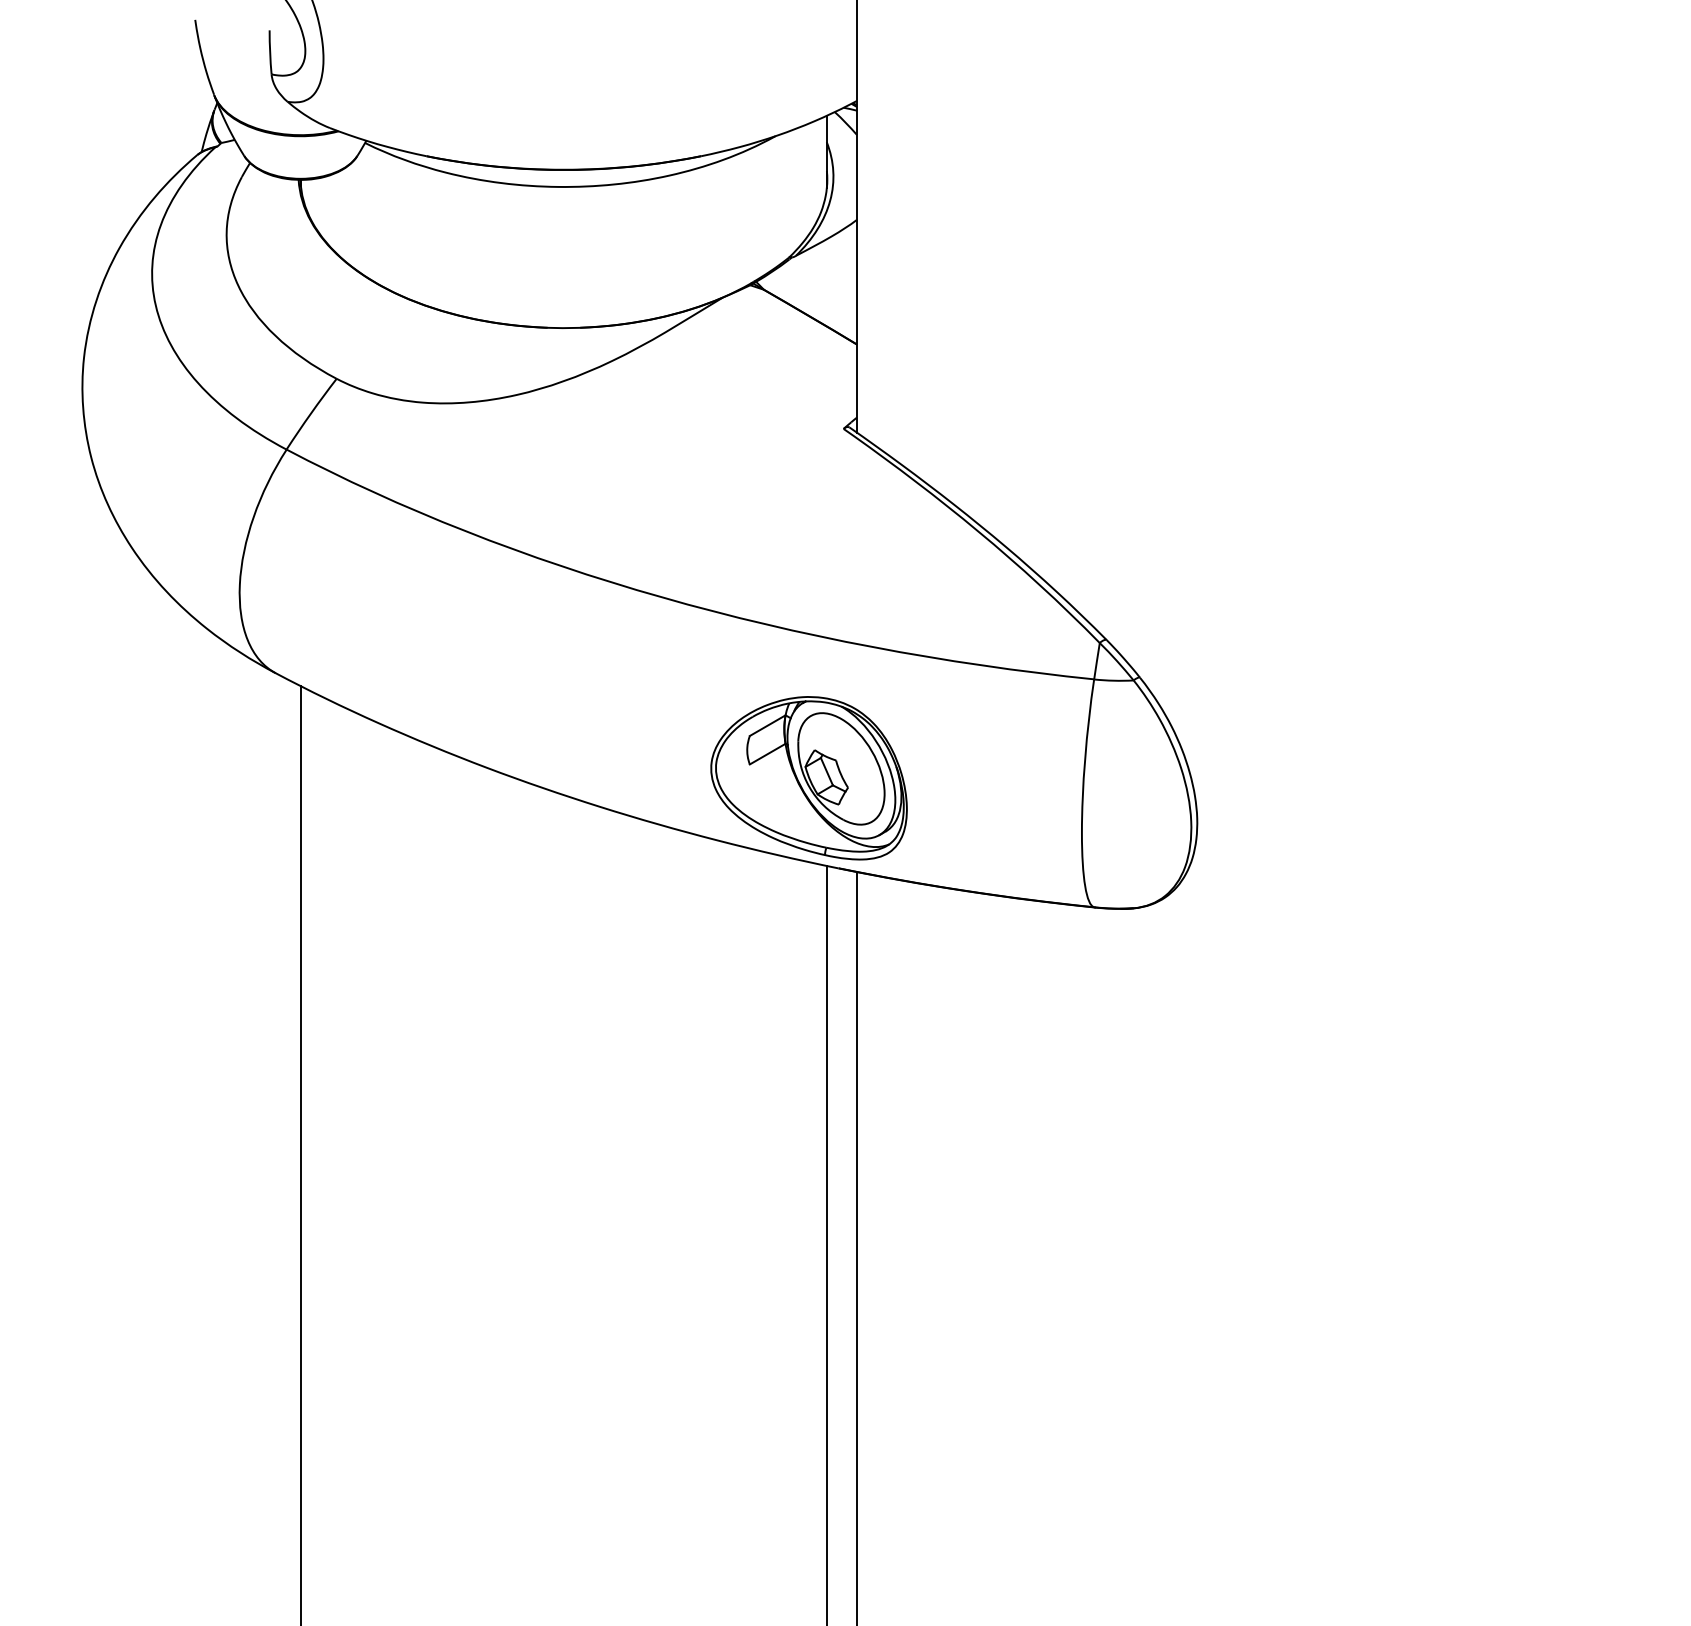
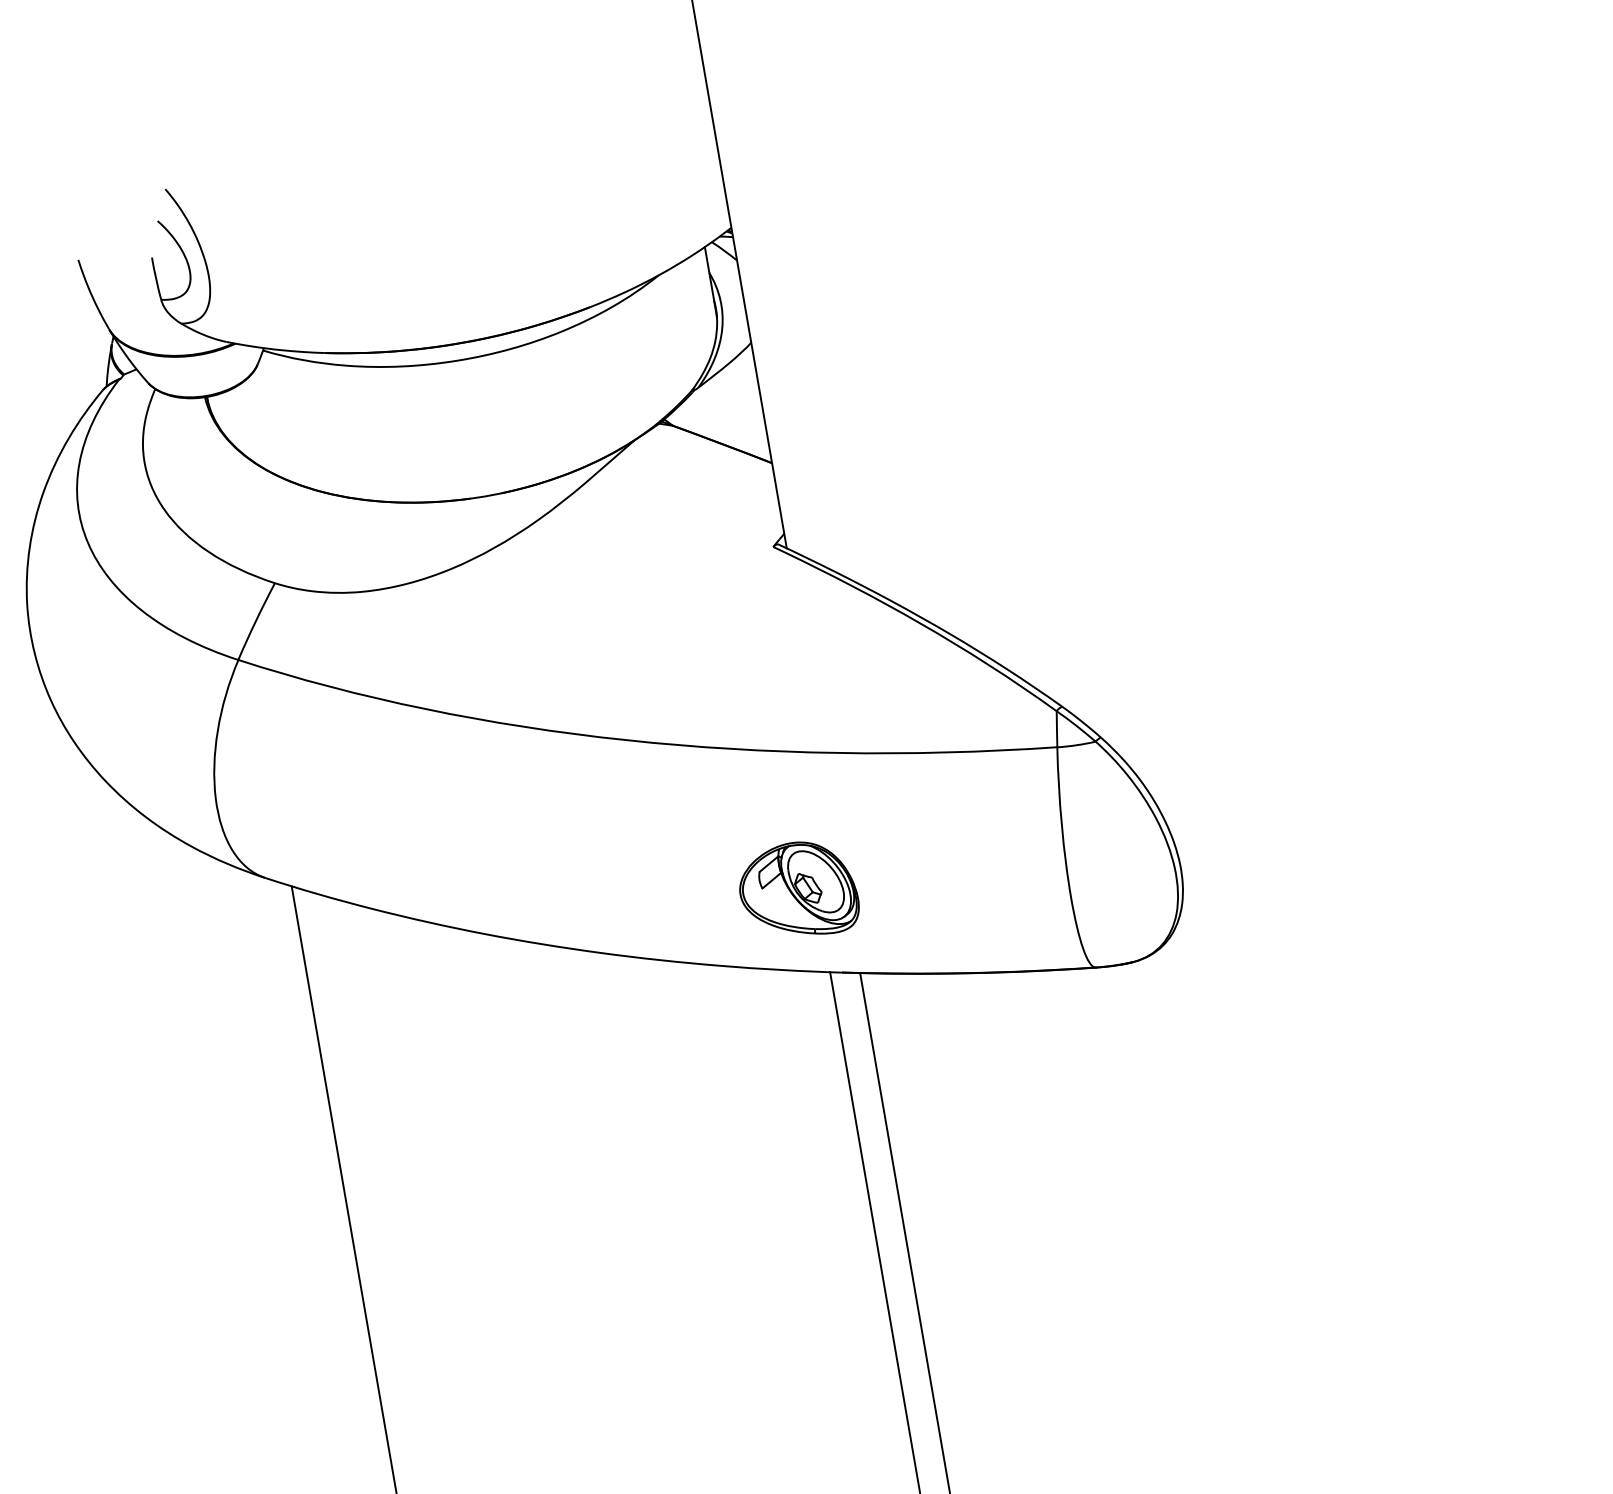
part: (808, 778) -> (797, 890), size x0.6

